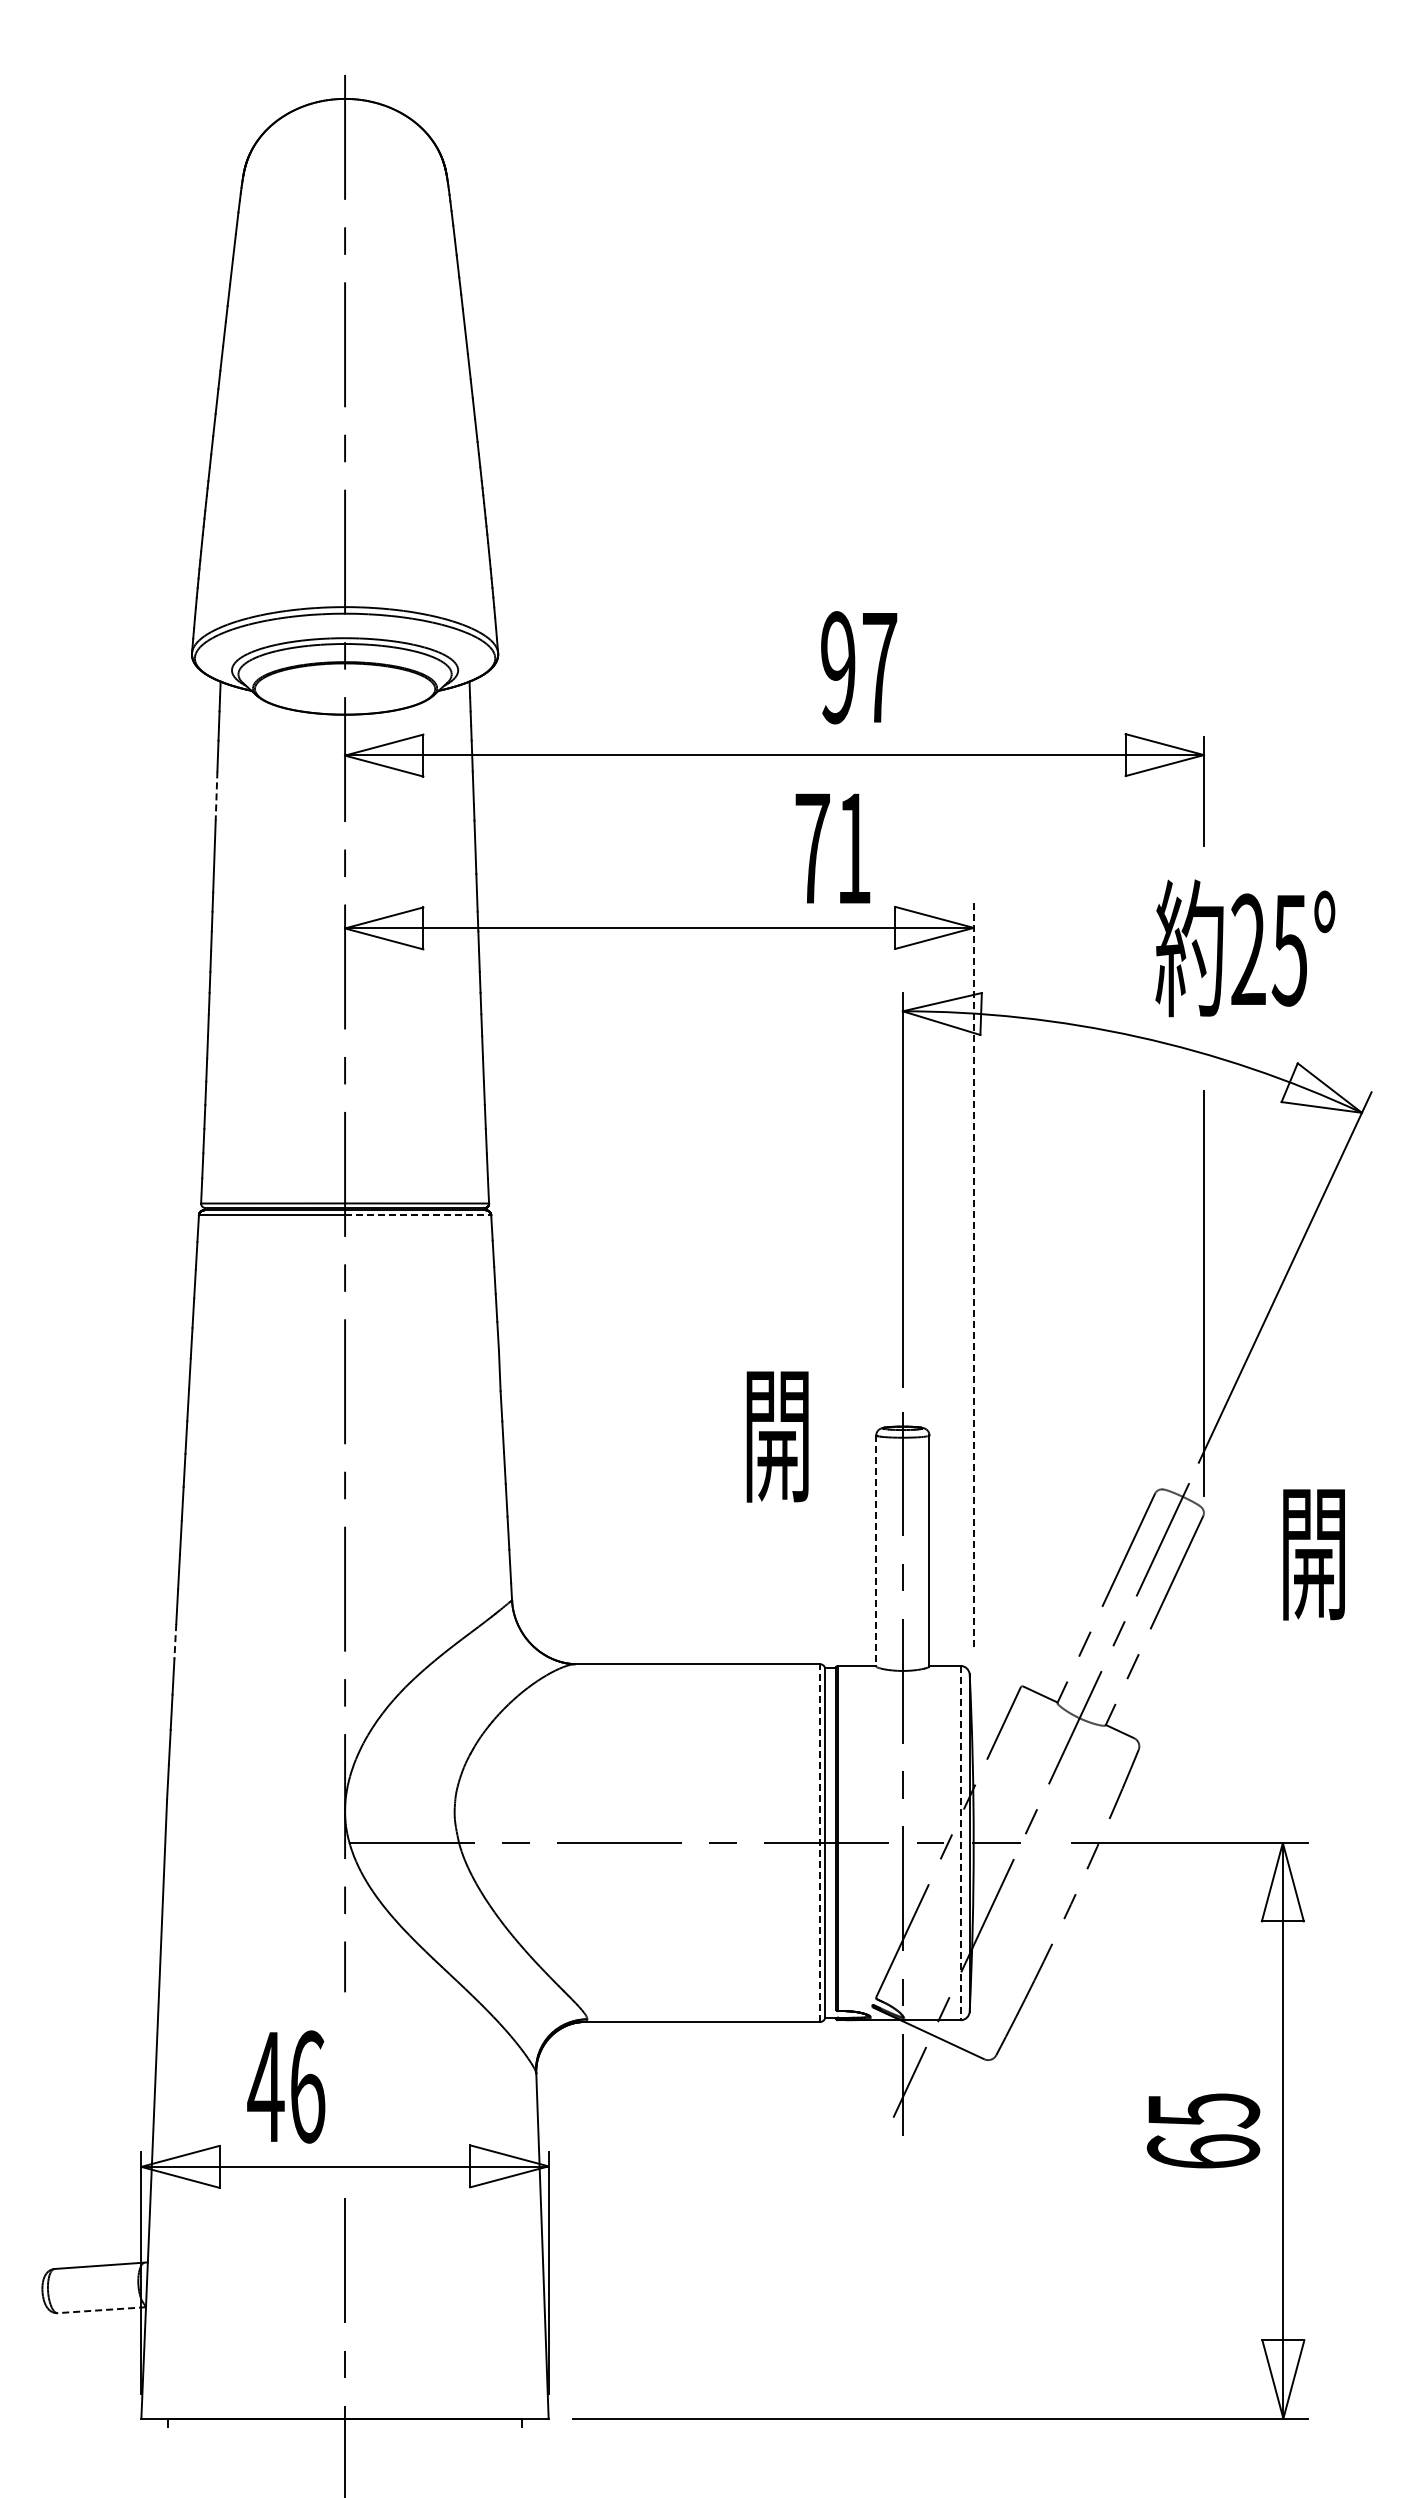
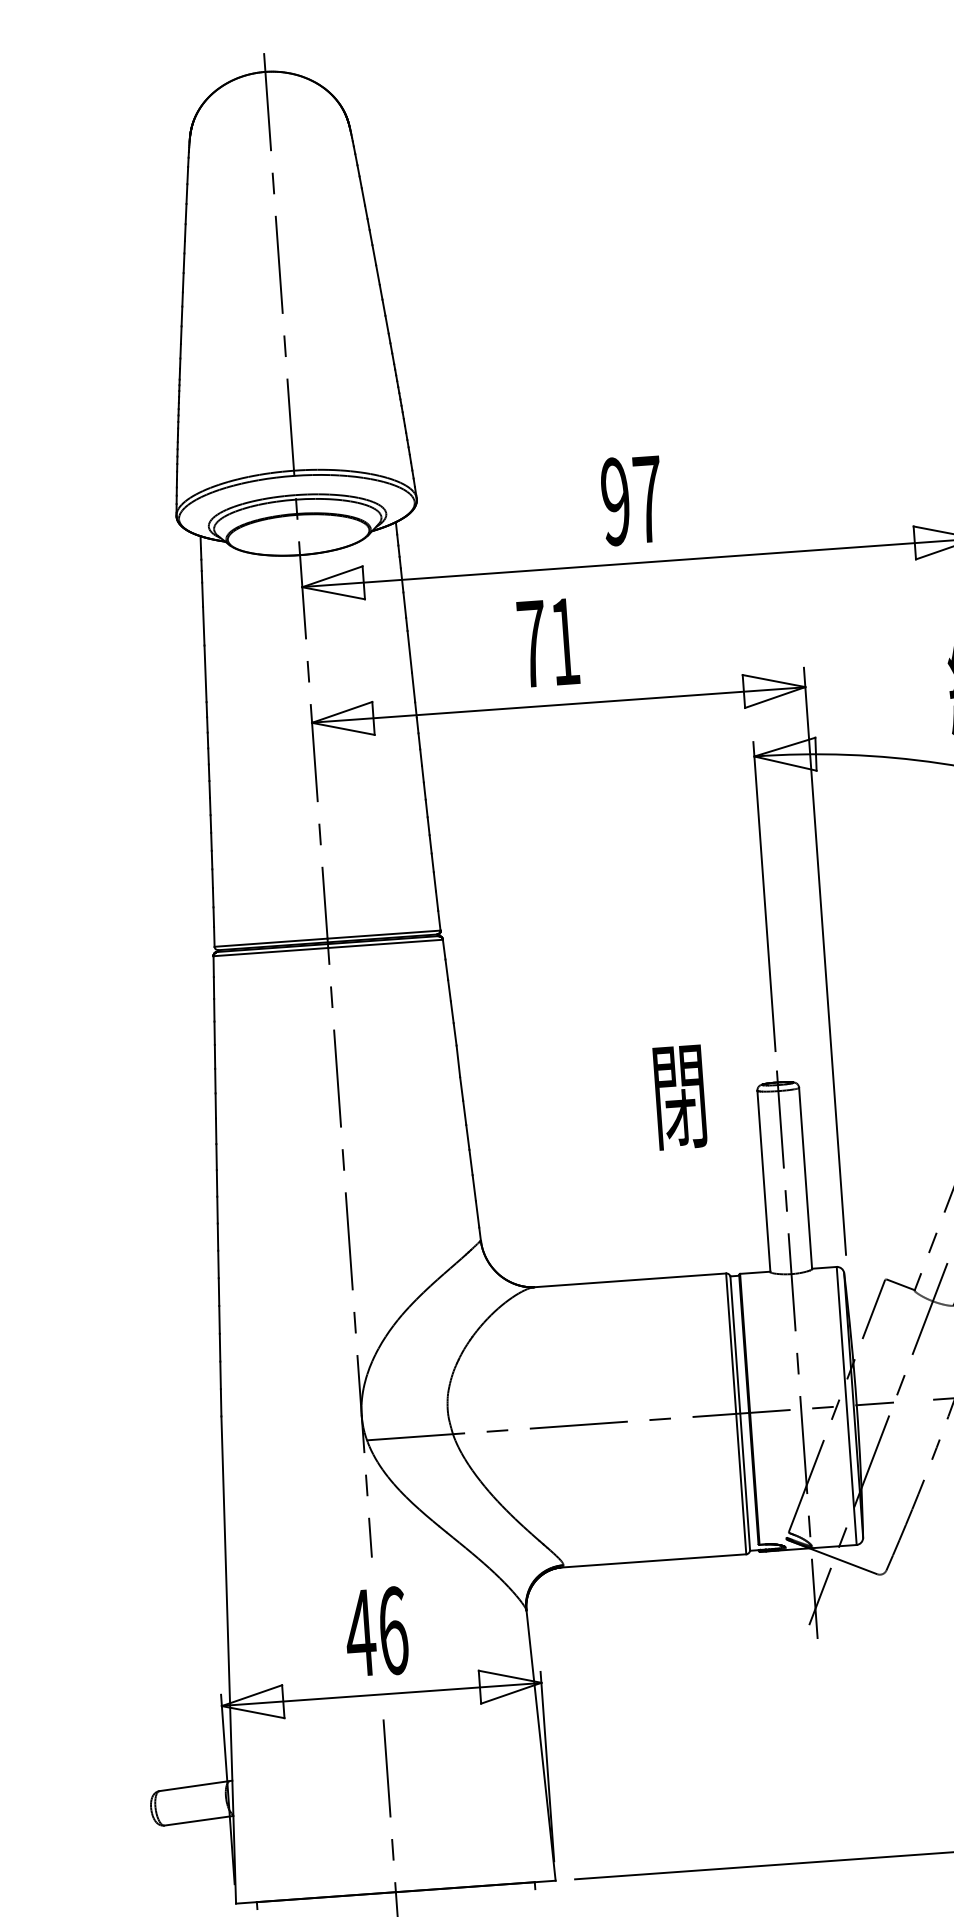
text: (859, 667) -> (632, 500), moved
line: (216, 796) -> (203, 626), dashed -> solid
text: (832, 848) -> (548, 642), moved
line: (418, 1215) -> (385, 943), dashed -> solid
line: (973, 1277) -> (824, 961), dashed -> solid
text: (779, 1441) -> (681, 1101), 開 -> 閉
line: (876, 1551) -> (764, 1181), dashed -> solid
line: (175, 1641) -> (219, 1291), dashed -> solid
line: (820, 1843) -> (736, 1414), dashed -> solid
line: (960, 1843) -> (846, 1406), dashed -> solid
text: (286, 2086) -> (376, 1631), moved
line: (101, 2310) -> (198, 1821), dashed -> solid

